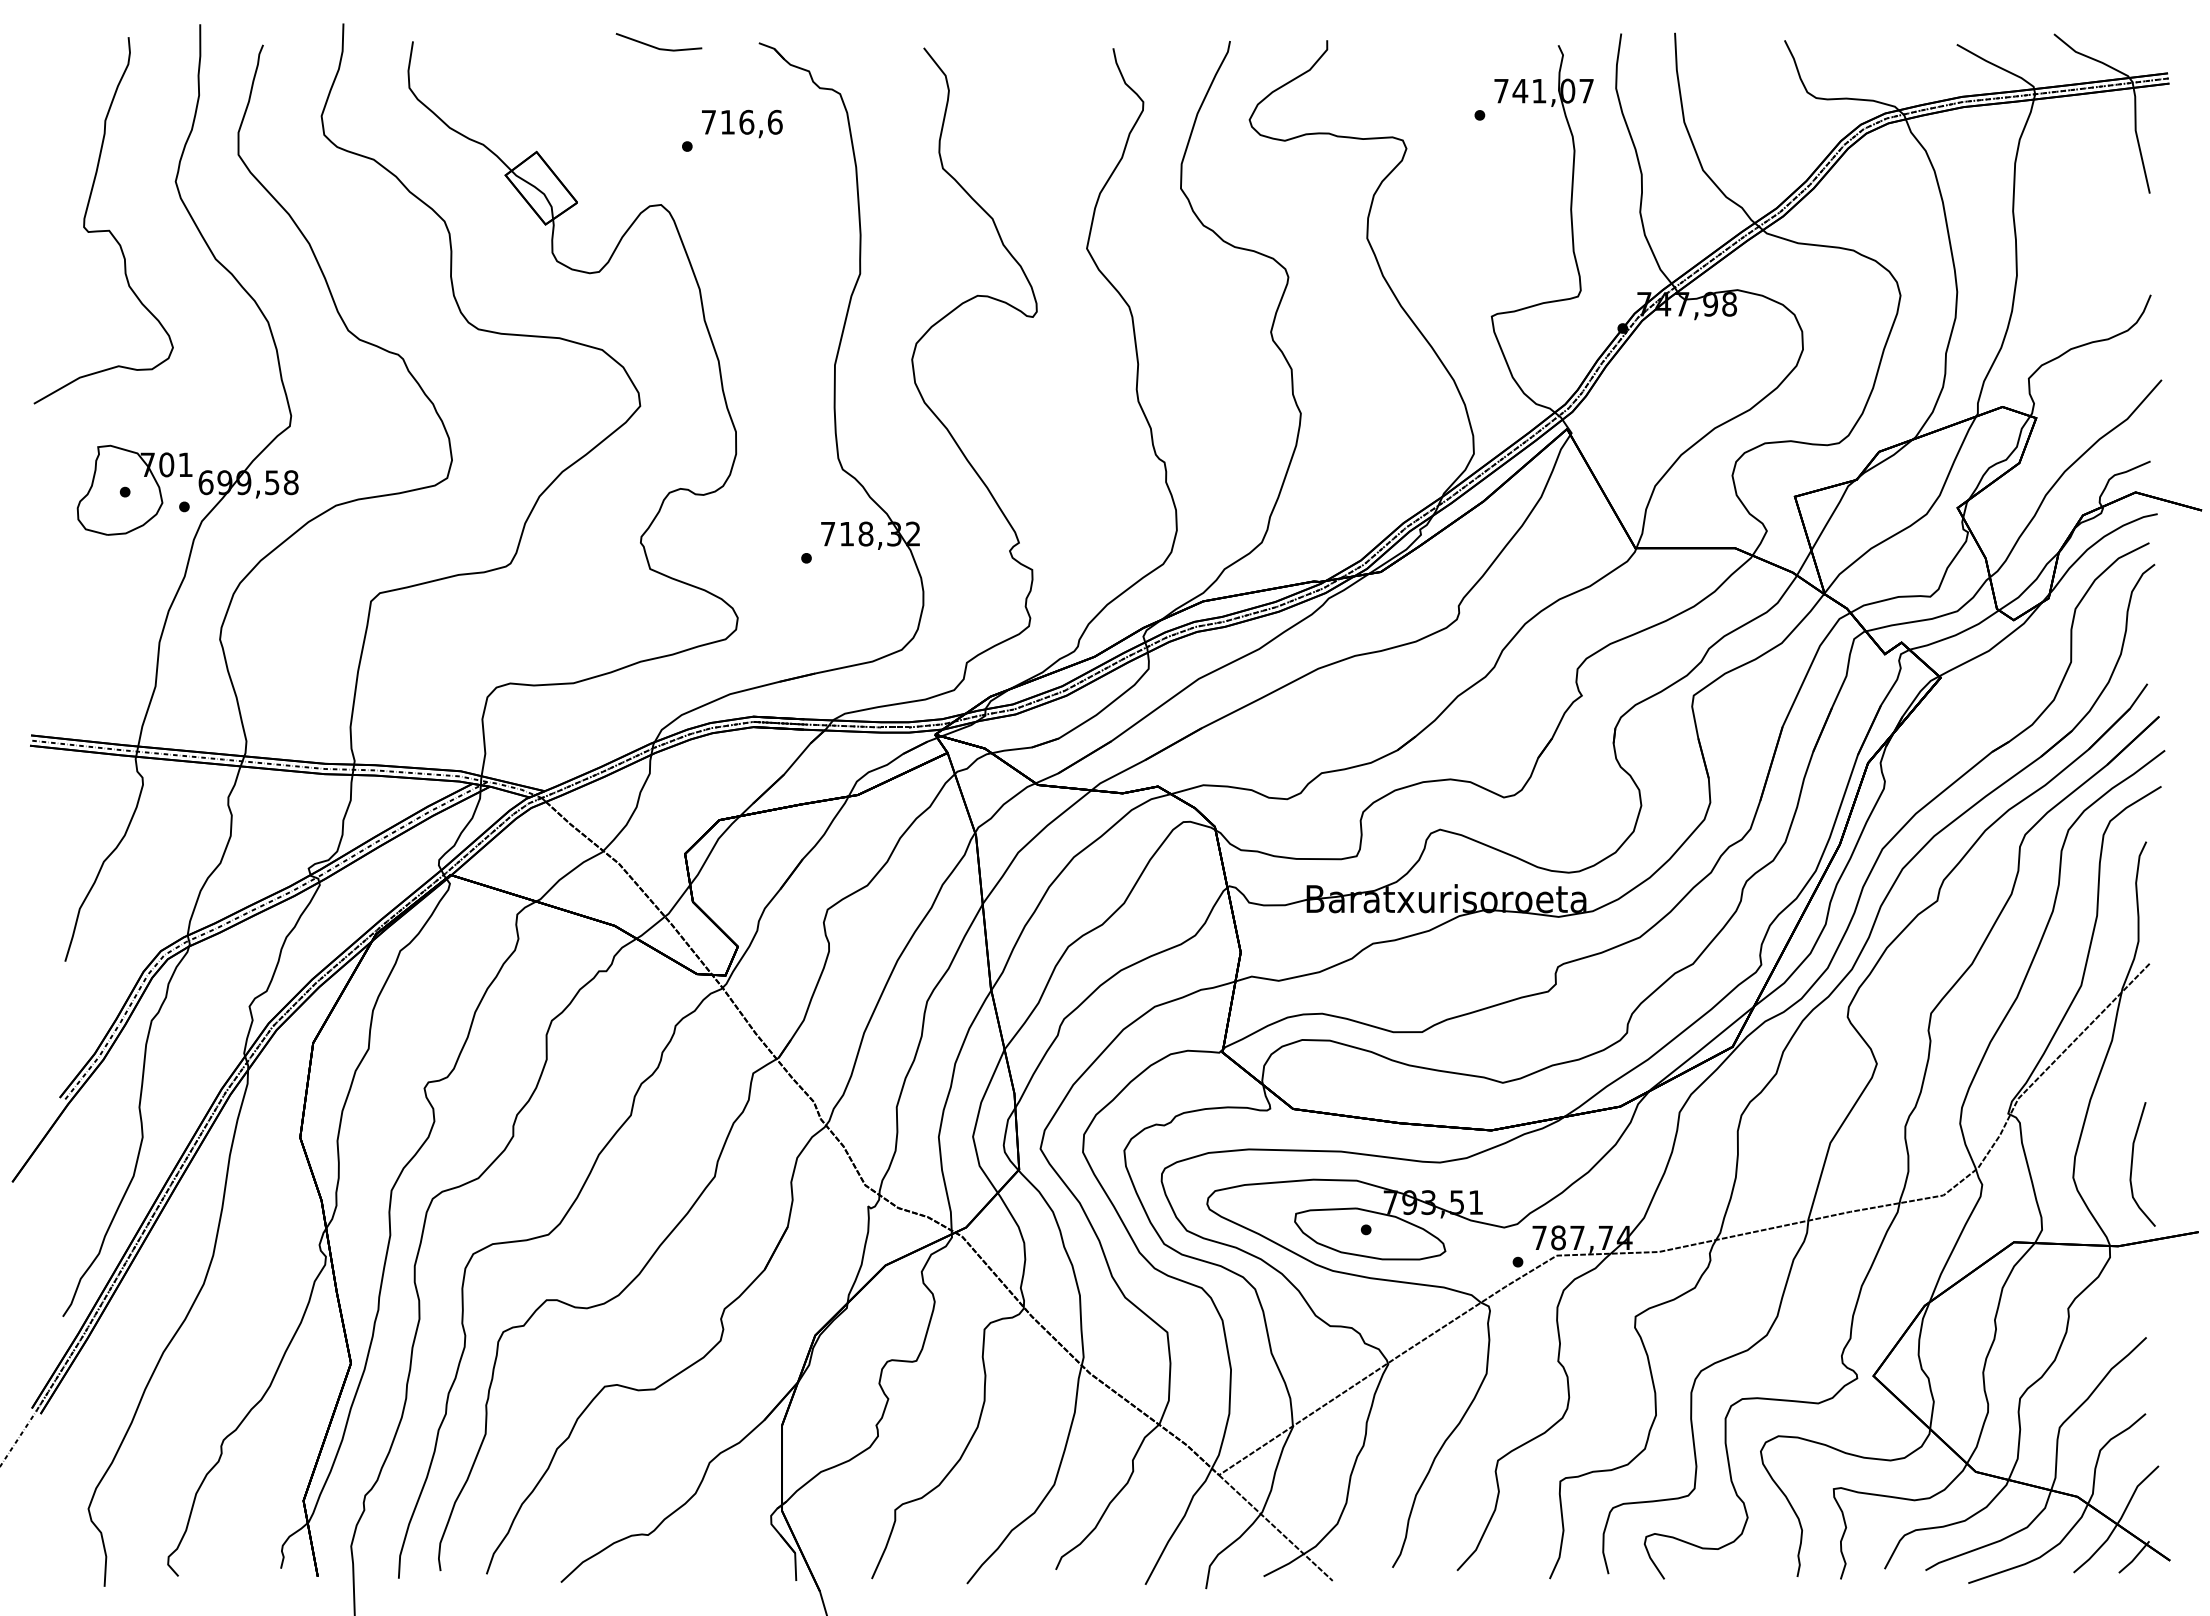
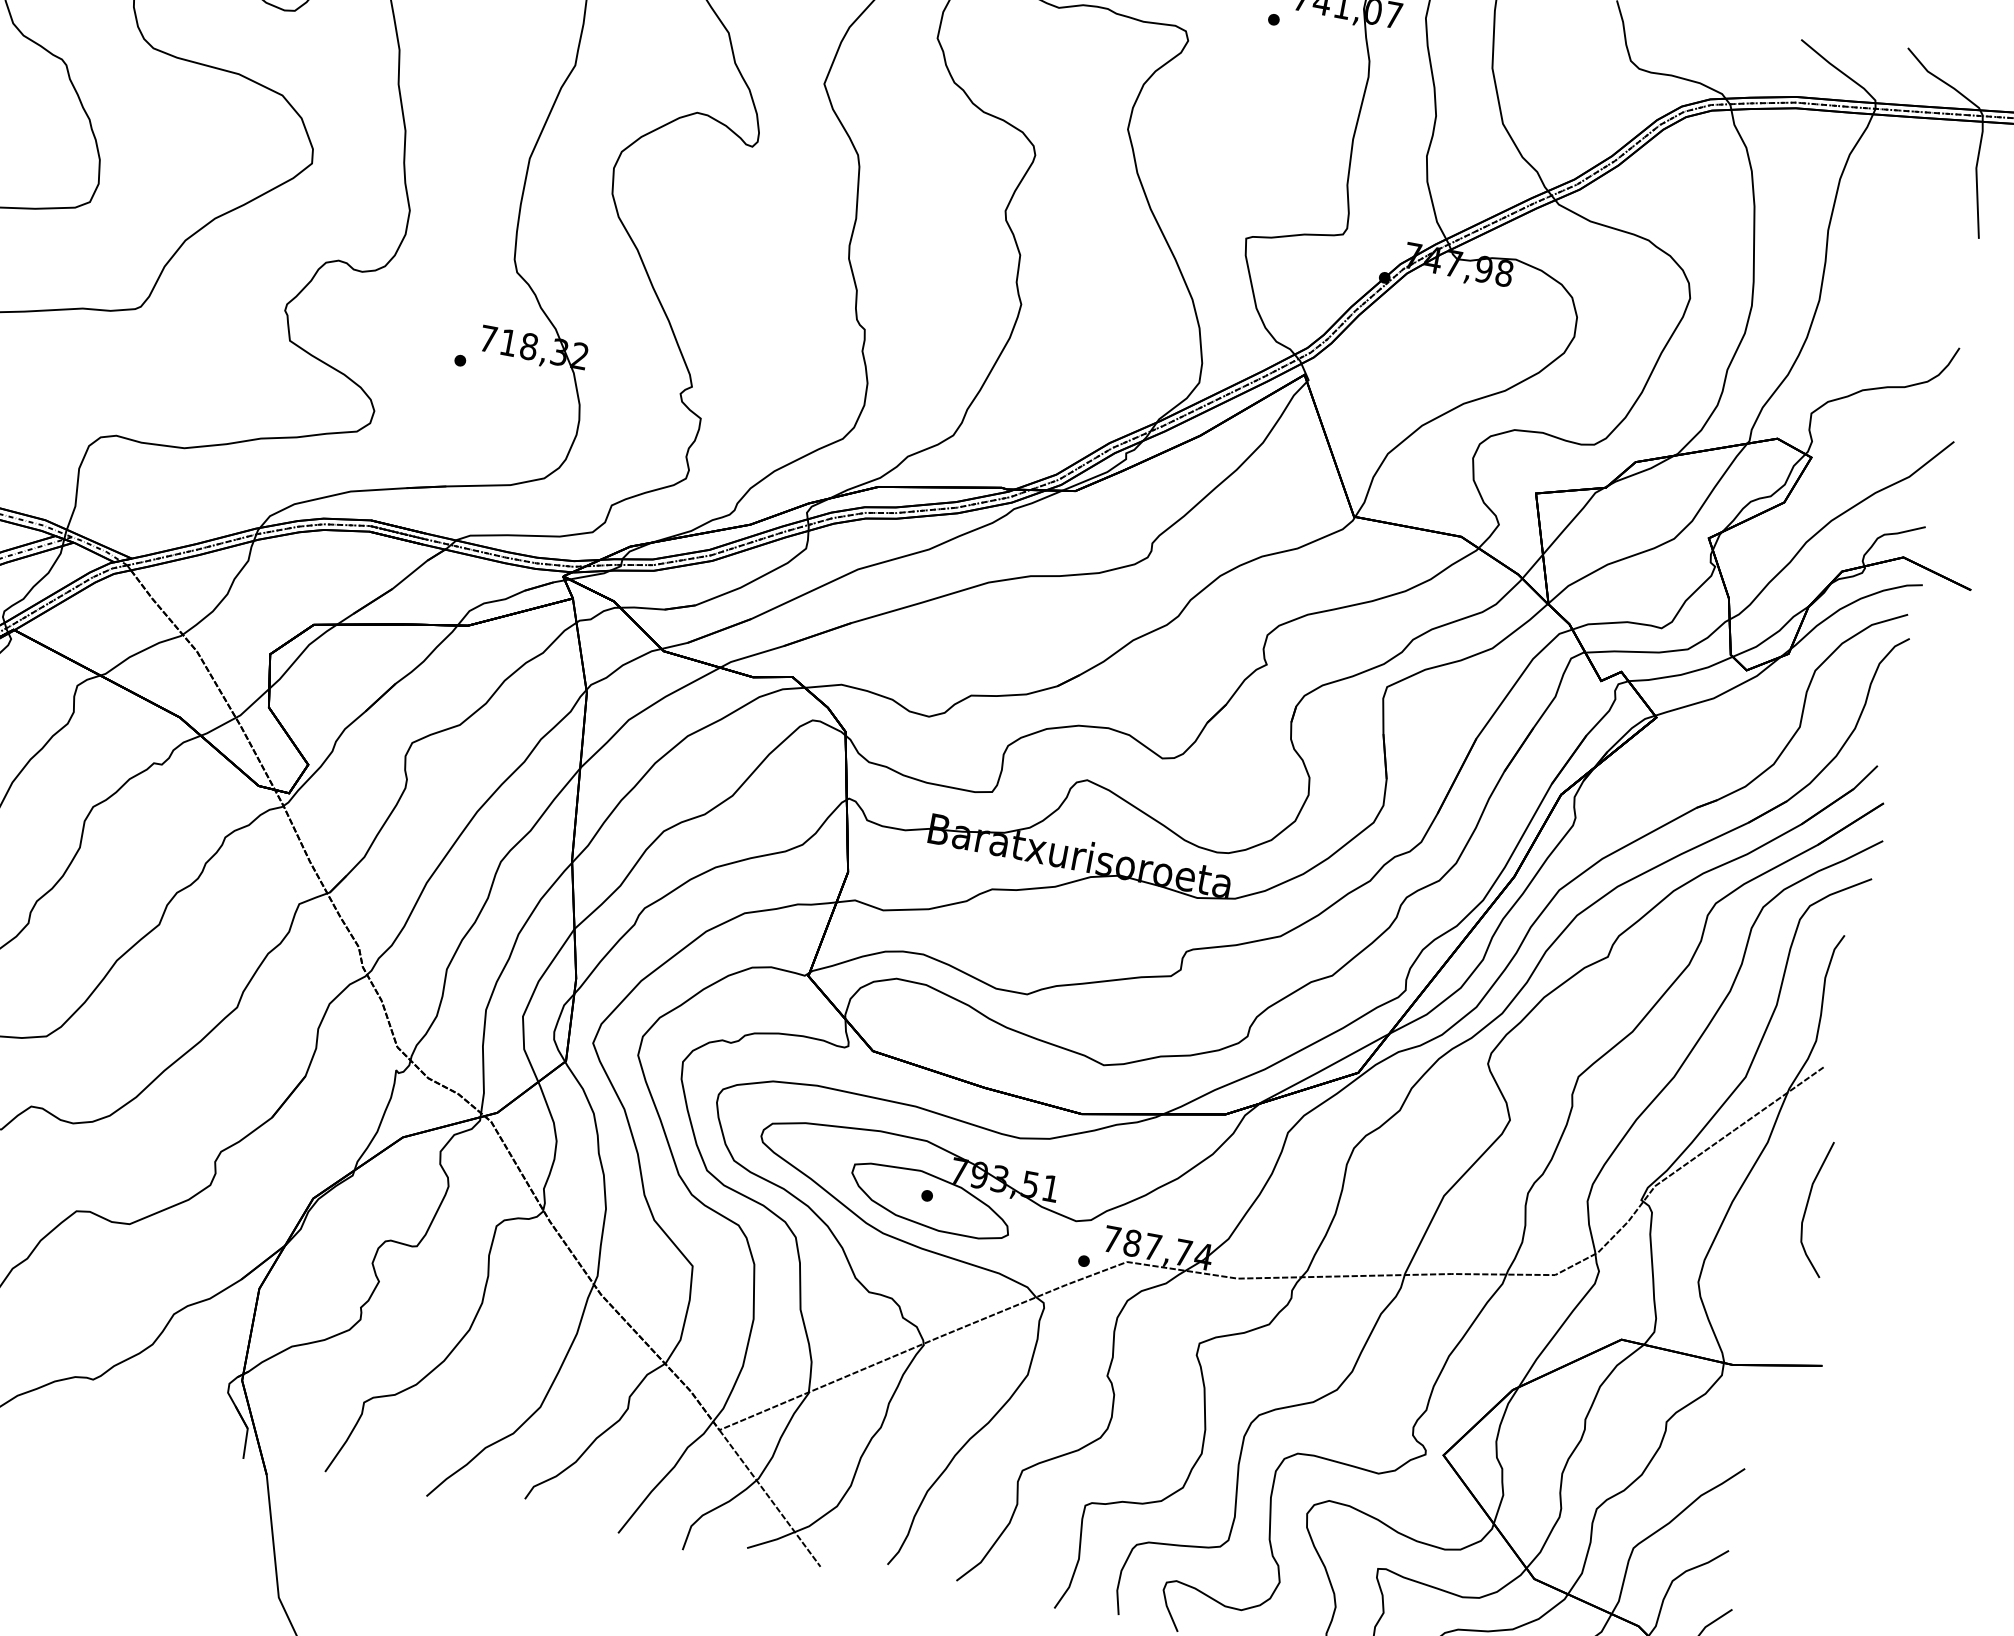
curve: (2132, 1164) -> (1807, 1206), moved

